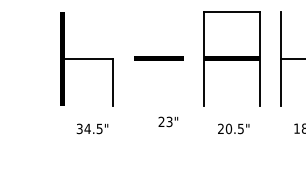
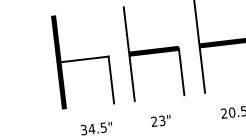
line: (133, 58) -> (129, 53), added
line: (183, 82) -> (181, 71), added
text: (168, 121) -> (161, 120), moved

